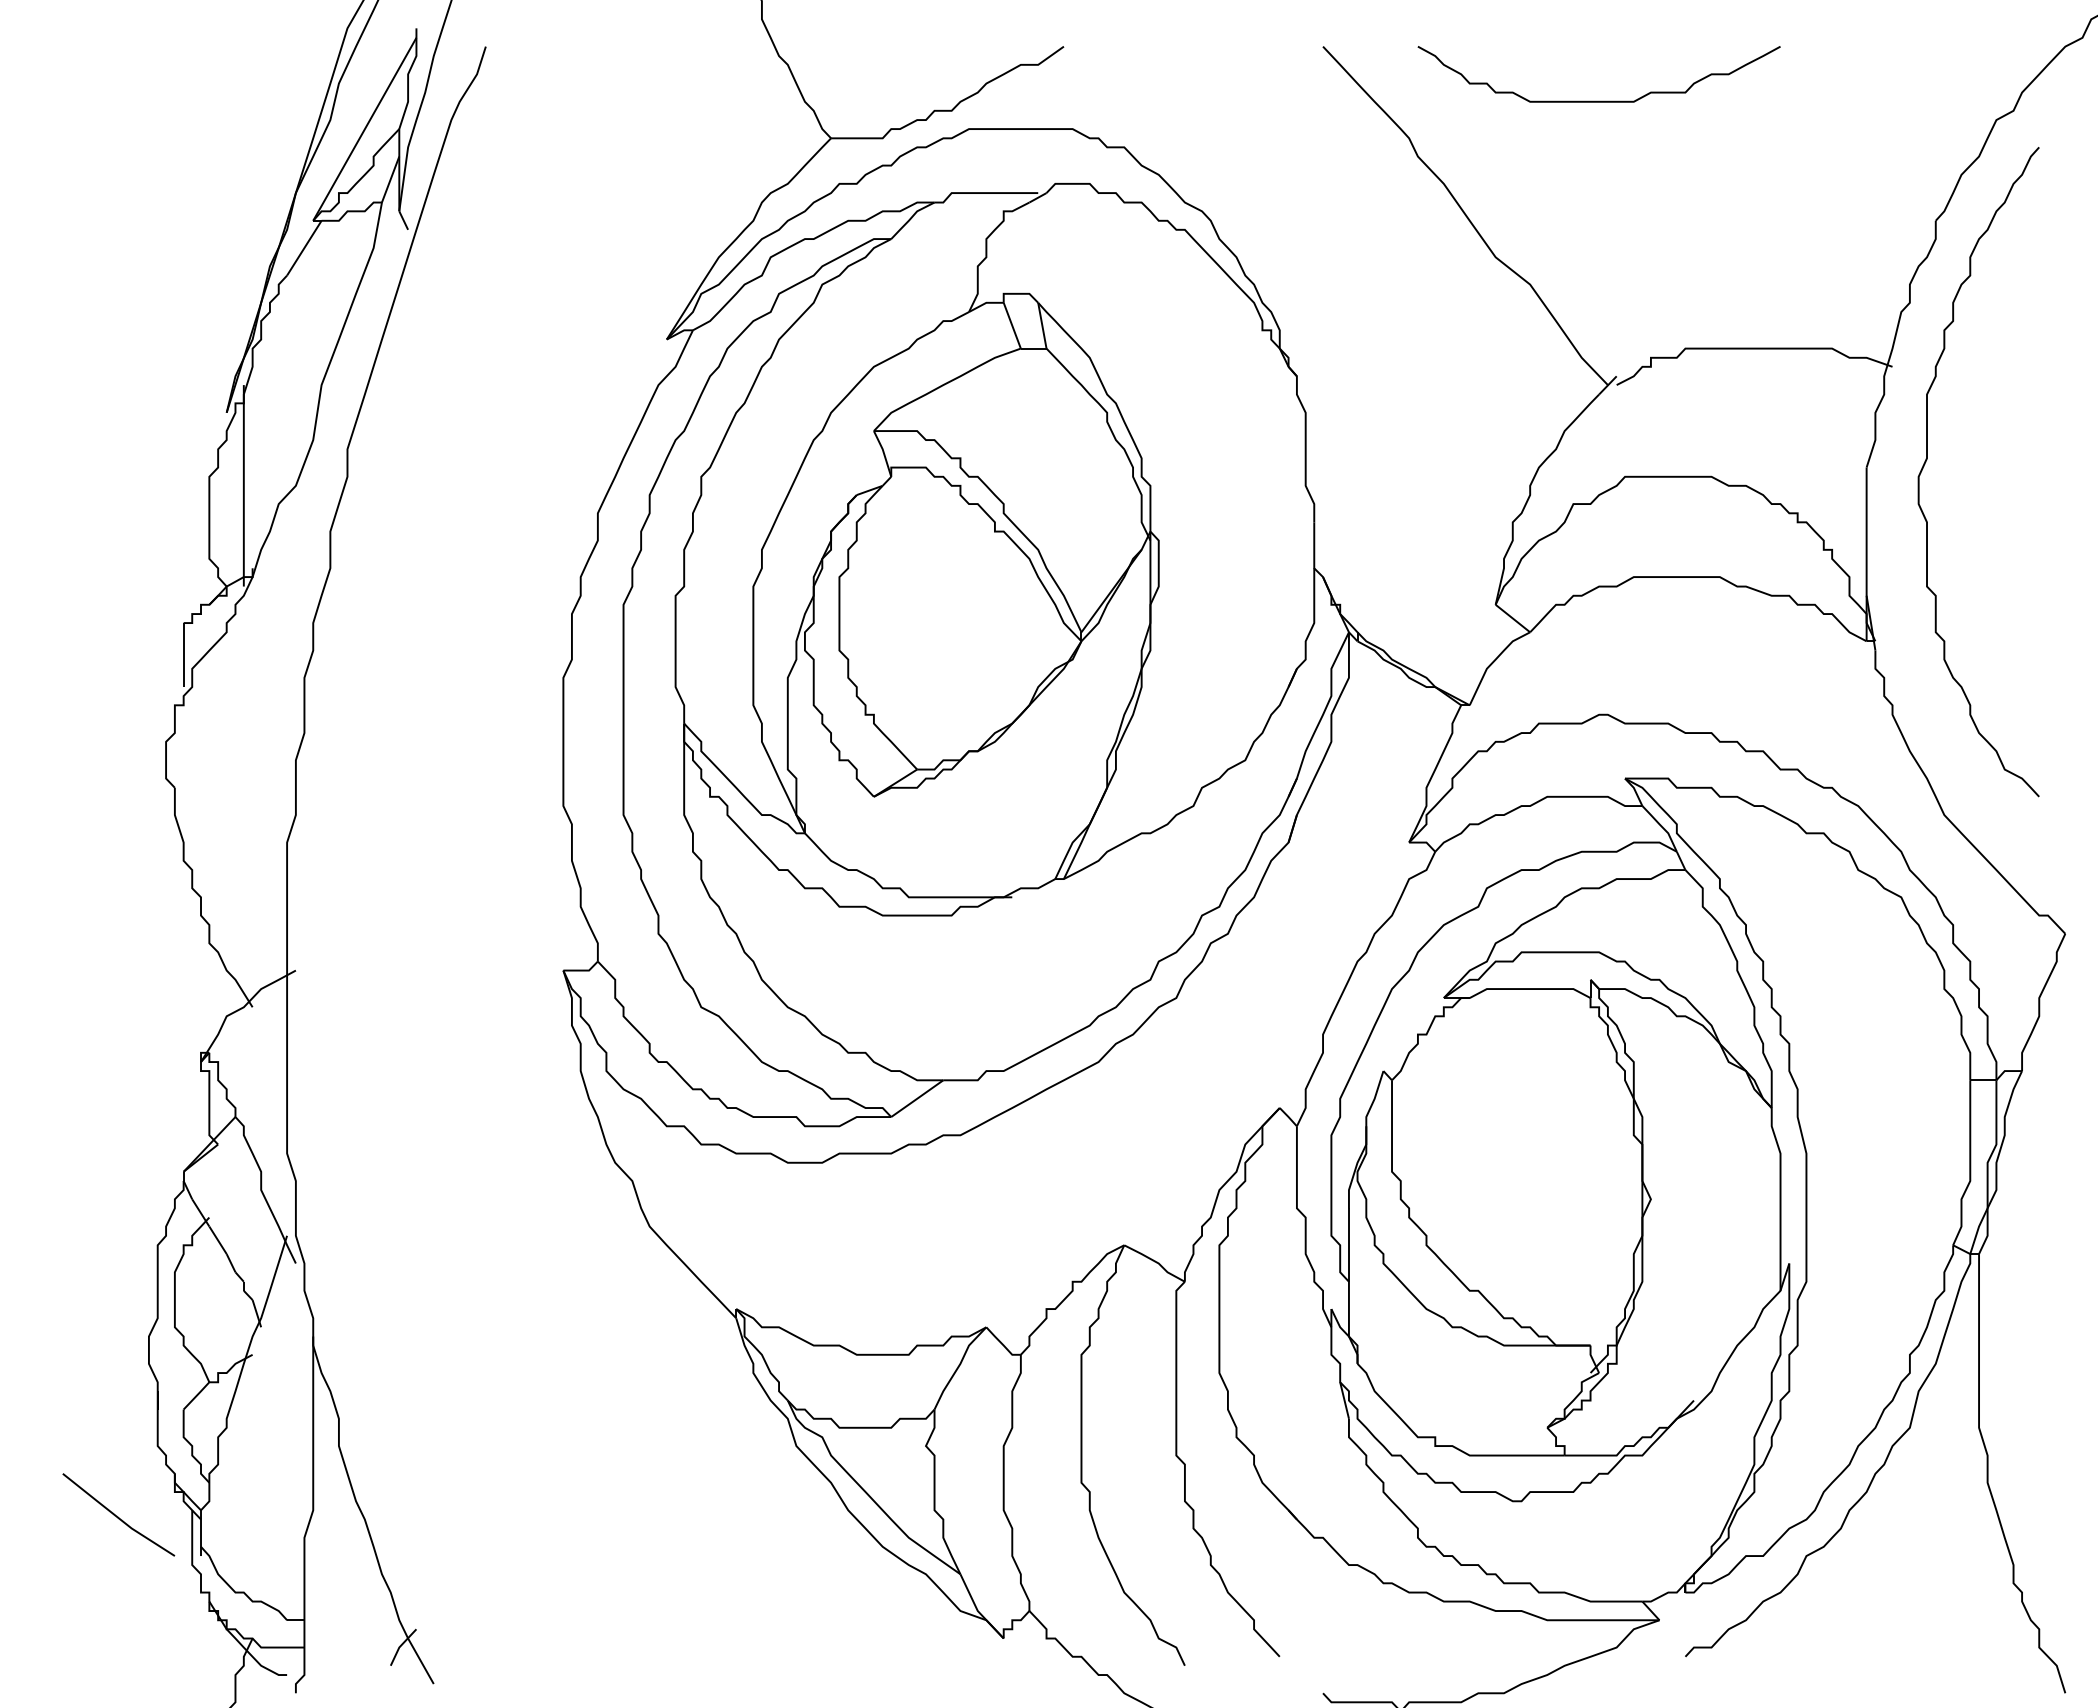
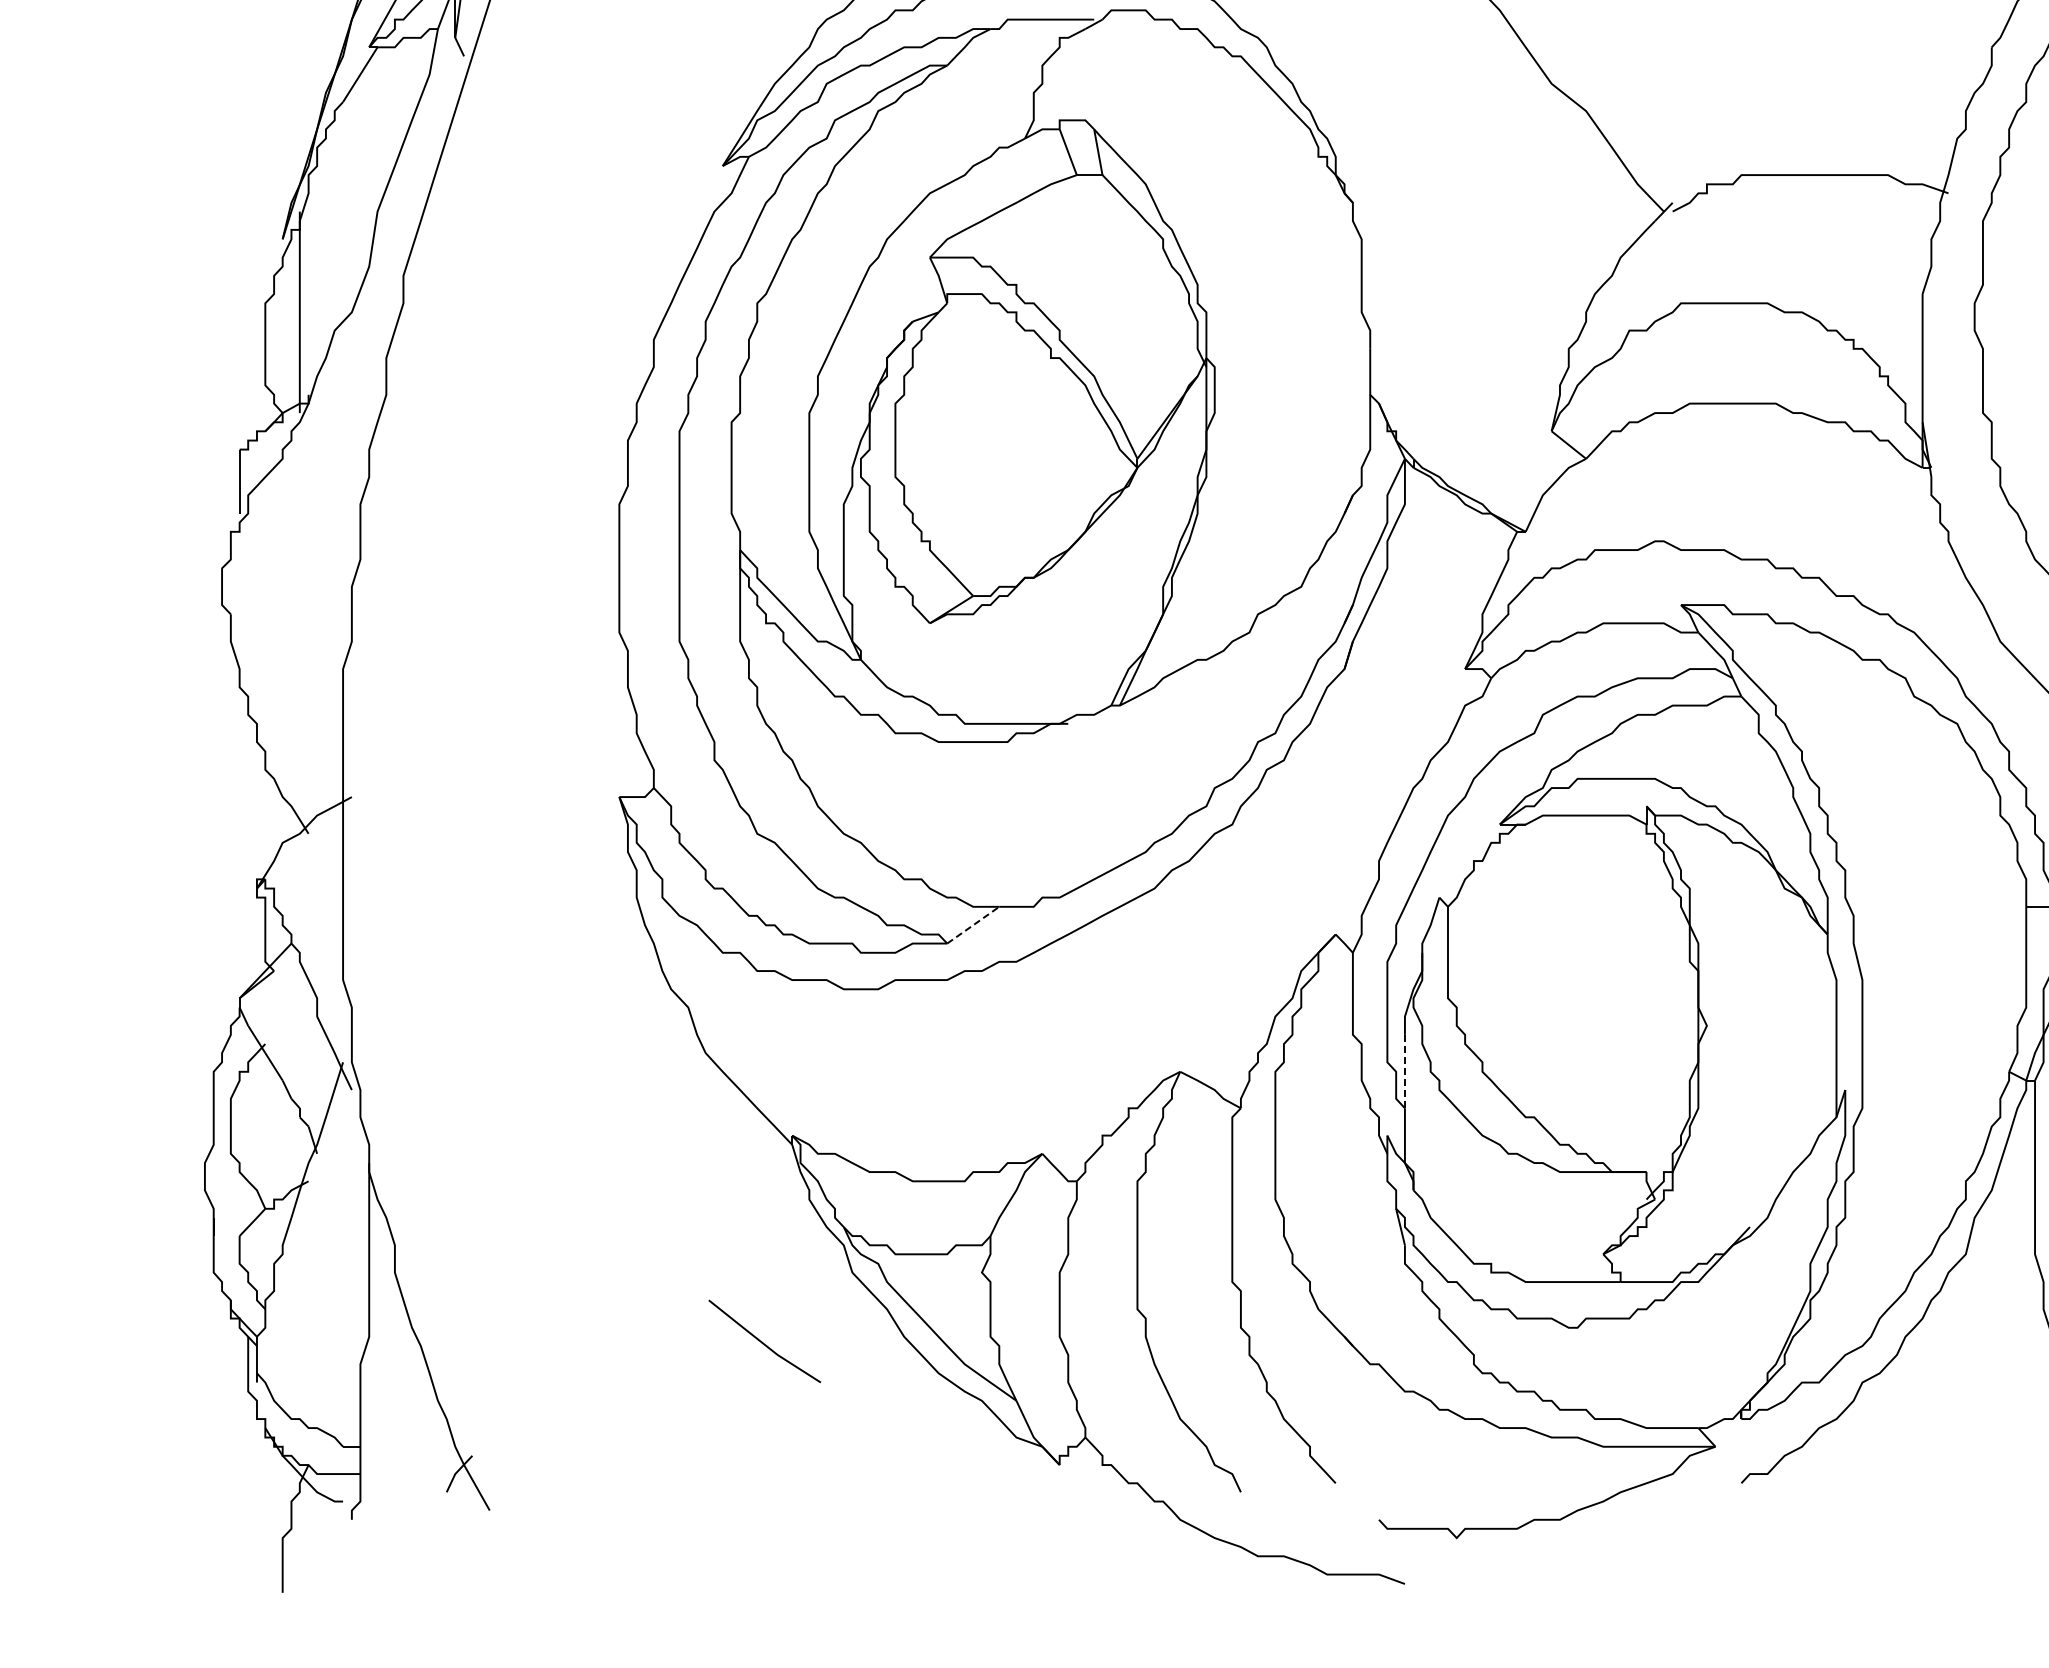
line: (917, 1098) -> (973, 925), solid -> dashed
line: (1348, 1245) -> (1404, 1072), solid -> dashed
line: (118, 1516) -> (764, 1343), moved

